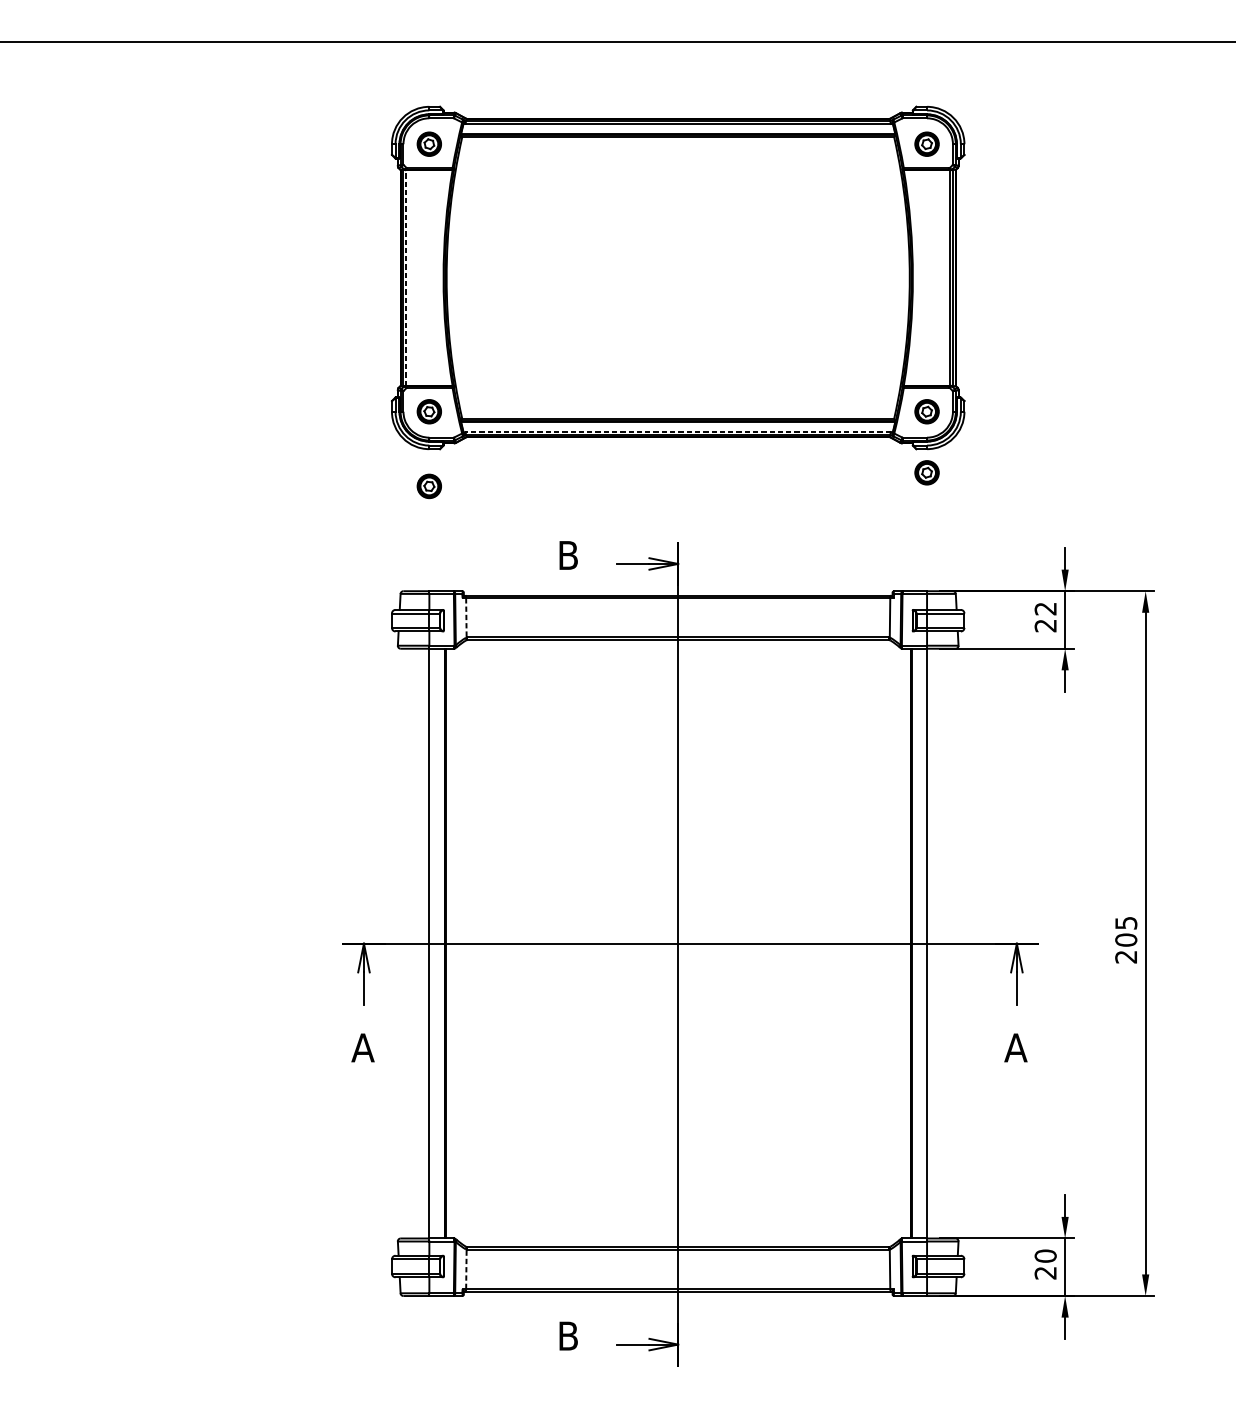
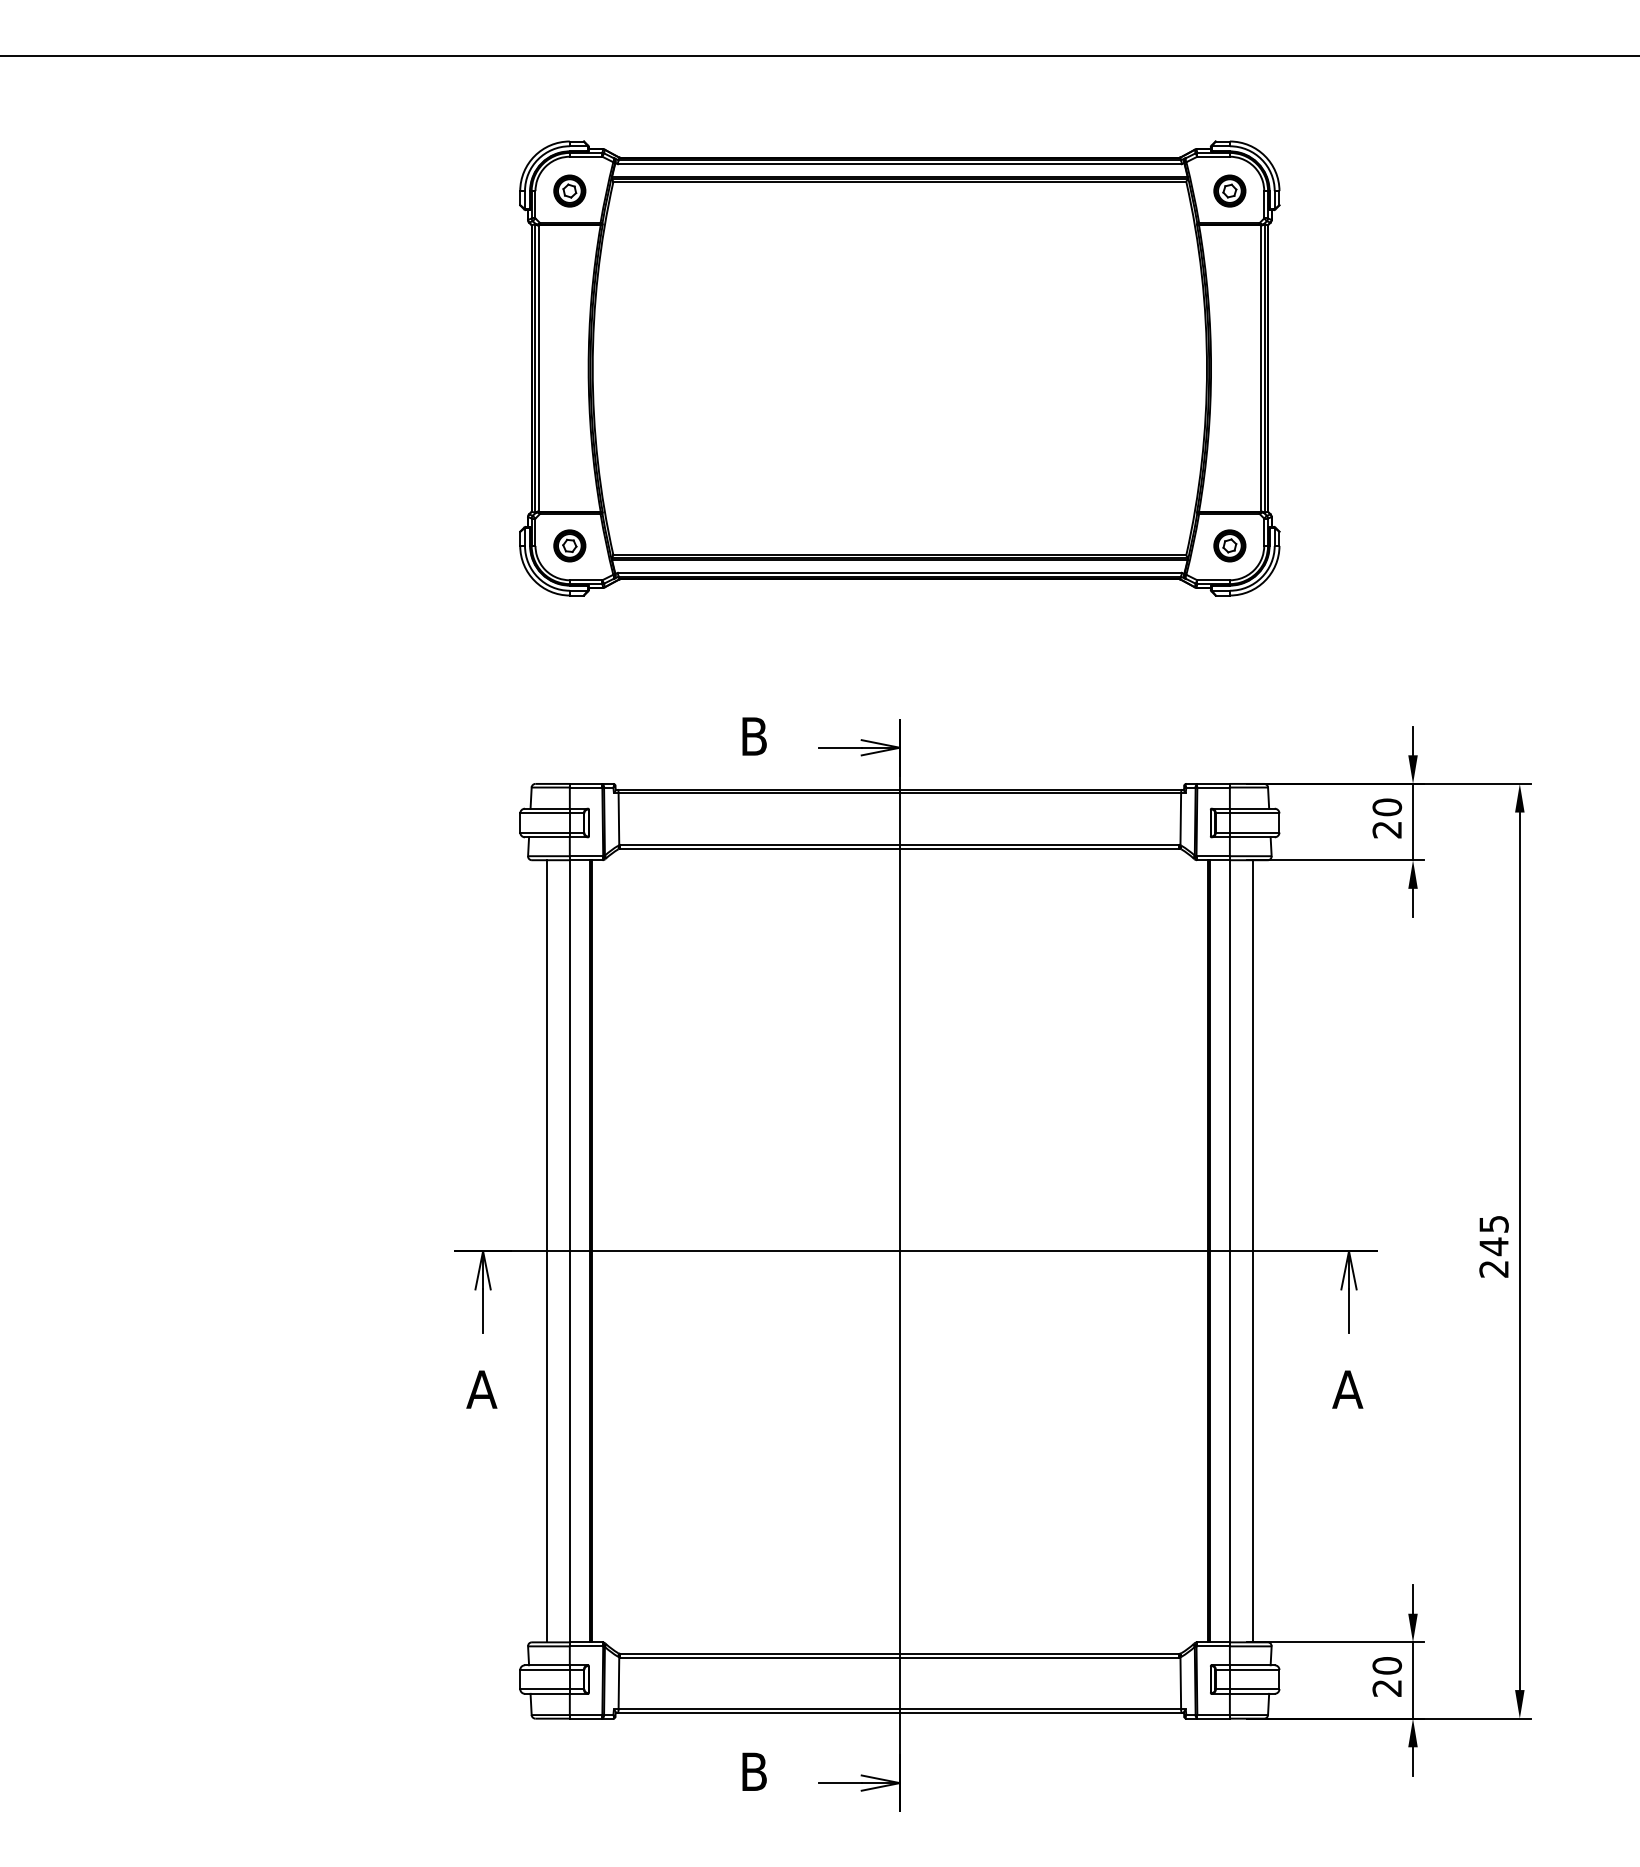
line: (406, 277) -> (539, 368), dashed -> solid
line: (677, 431) -> (899, 572), dashed -> solid
part: (926, 472) -> (1229, 626), removed
part: (429, 486) -> (569, 644), removed
text: (1045, 608) -> (1387, 807), 22 -> 20
line: (466, 618) -> (618, 819), dashed -> solid
text: (1125, 940) -> (1493, 1246), 205 -> 245
line: (411, 943) -> (546, 1251), added
line: (944, 943) -> (1252, 1251), added
line: (466, 1269) -> (618, 1683), dashed -> solid

